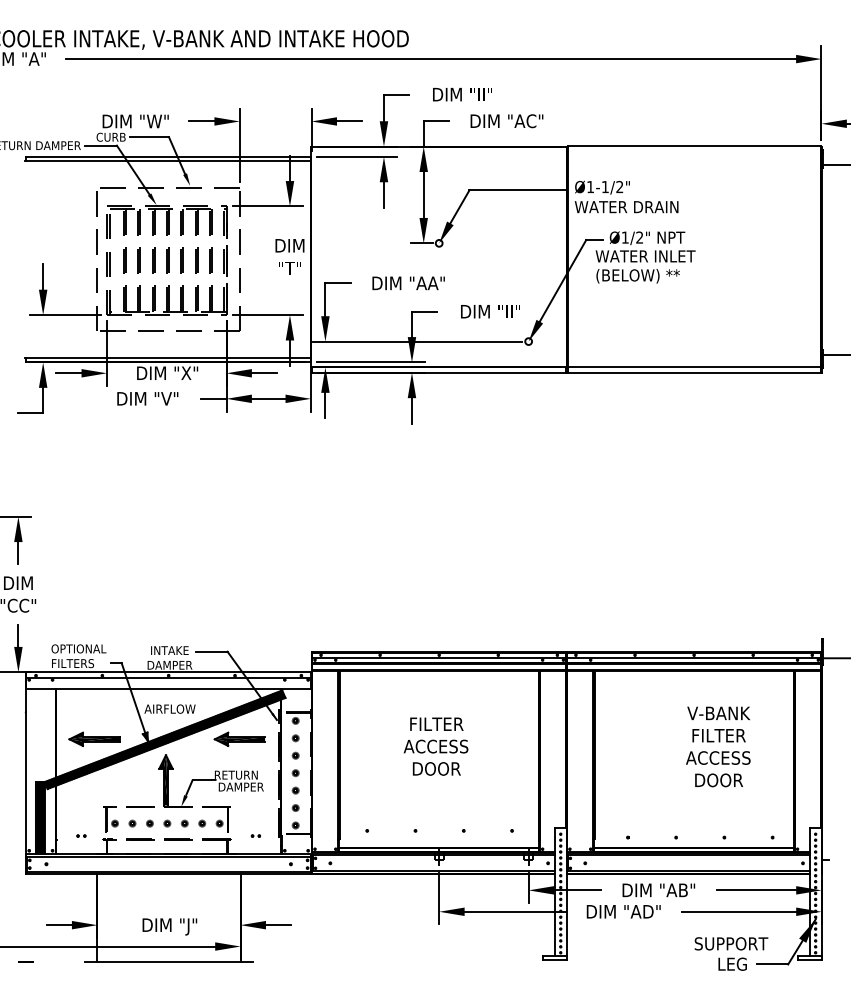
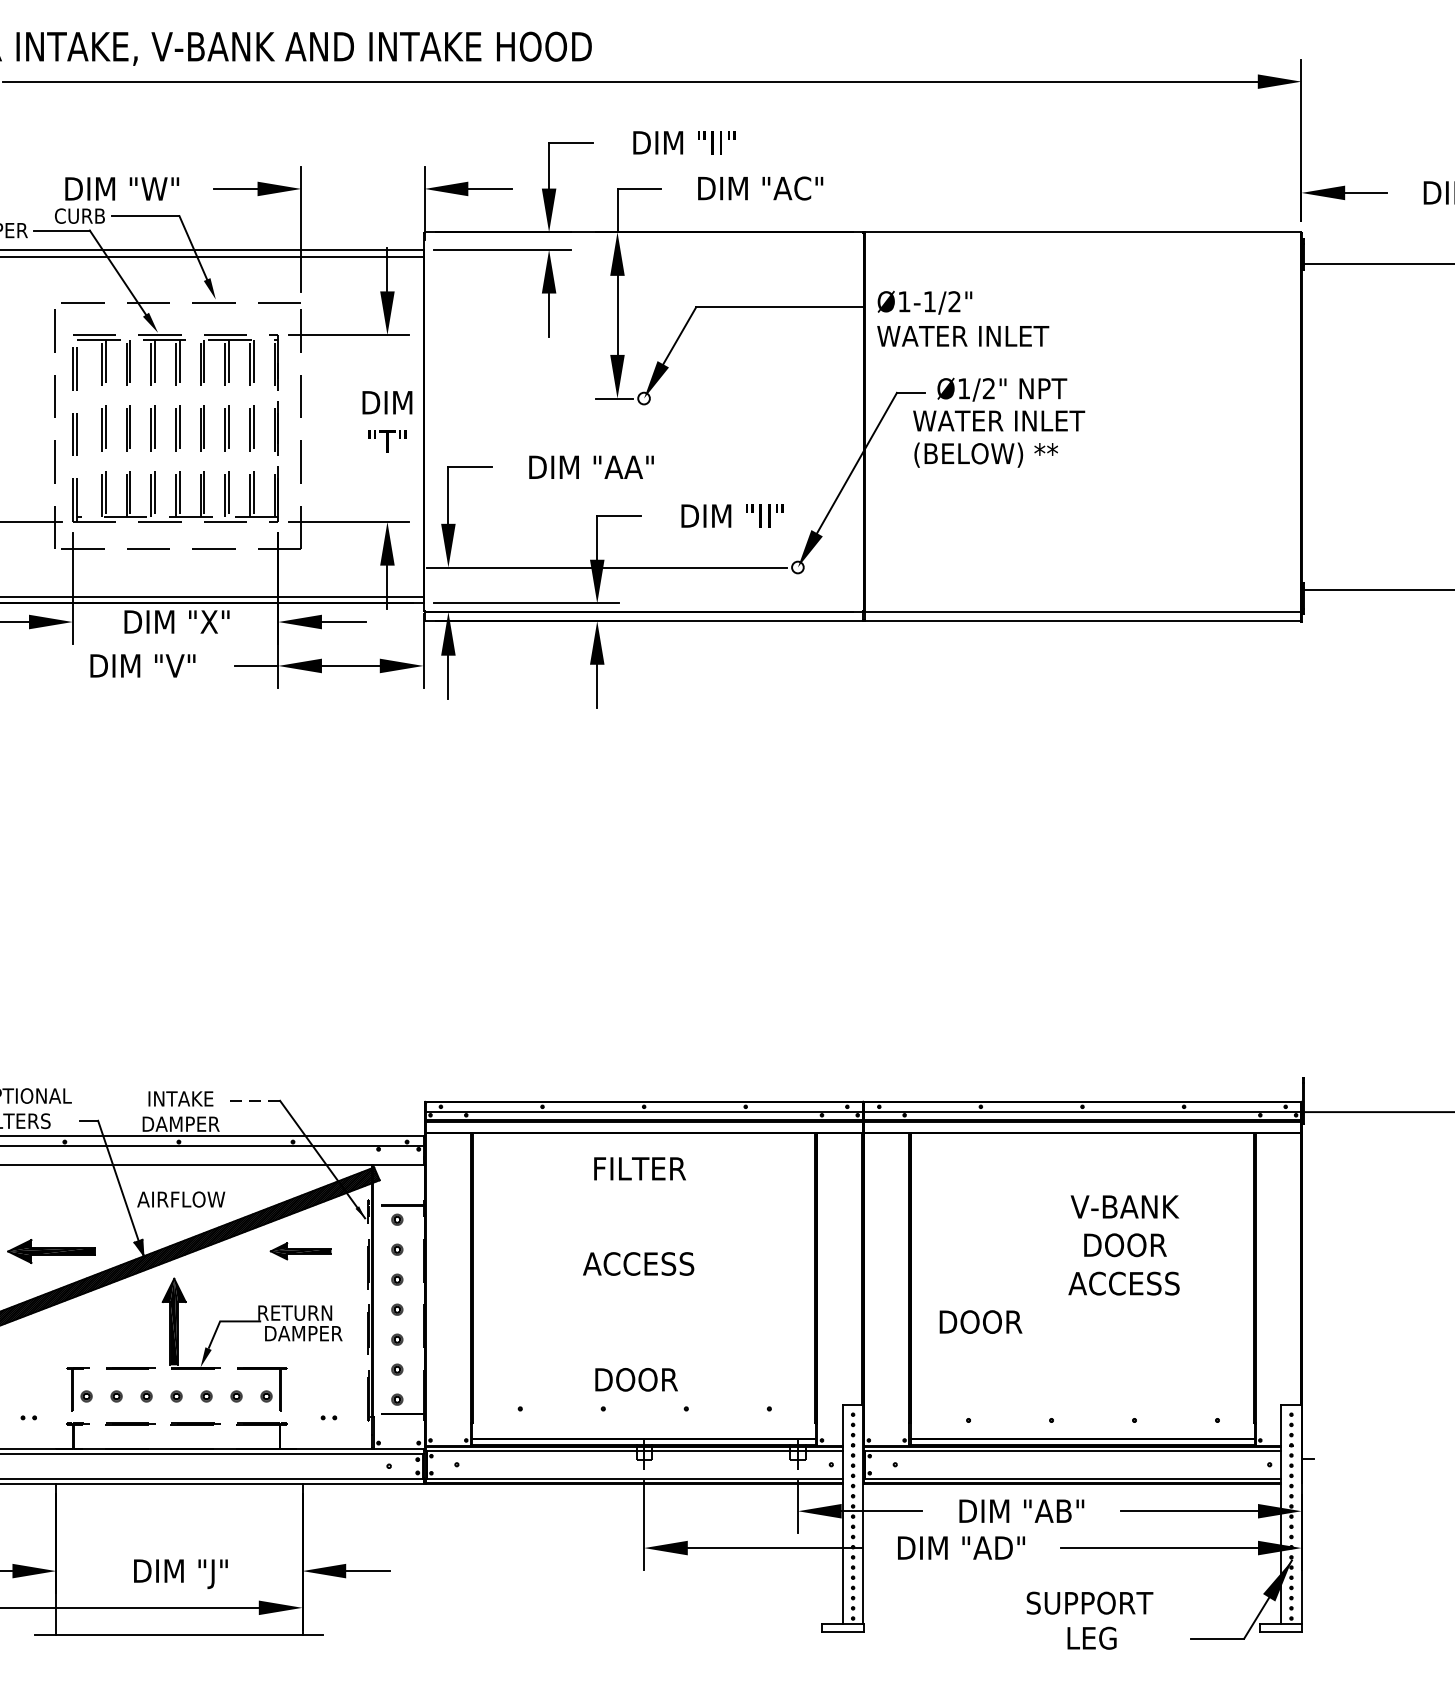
text: (656, 207) -> (1017, 336), WATER DRAIN -> WATER INLET
line: (211, 651) -> (252, 1100), solid -> dashed
text: (436, 723) -> (639, 1167), moved
text: (718, 735) -> (1124, 1244), FILTER -> DOOR
part: (239, 738) -> (300, 1250), size x0.7
text: (436, 768) -> (635, 1379), moved
text: (718, 780) -> (979, 1322), moved
text: (731, 953) -> (1089, 1619), moved

